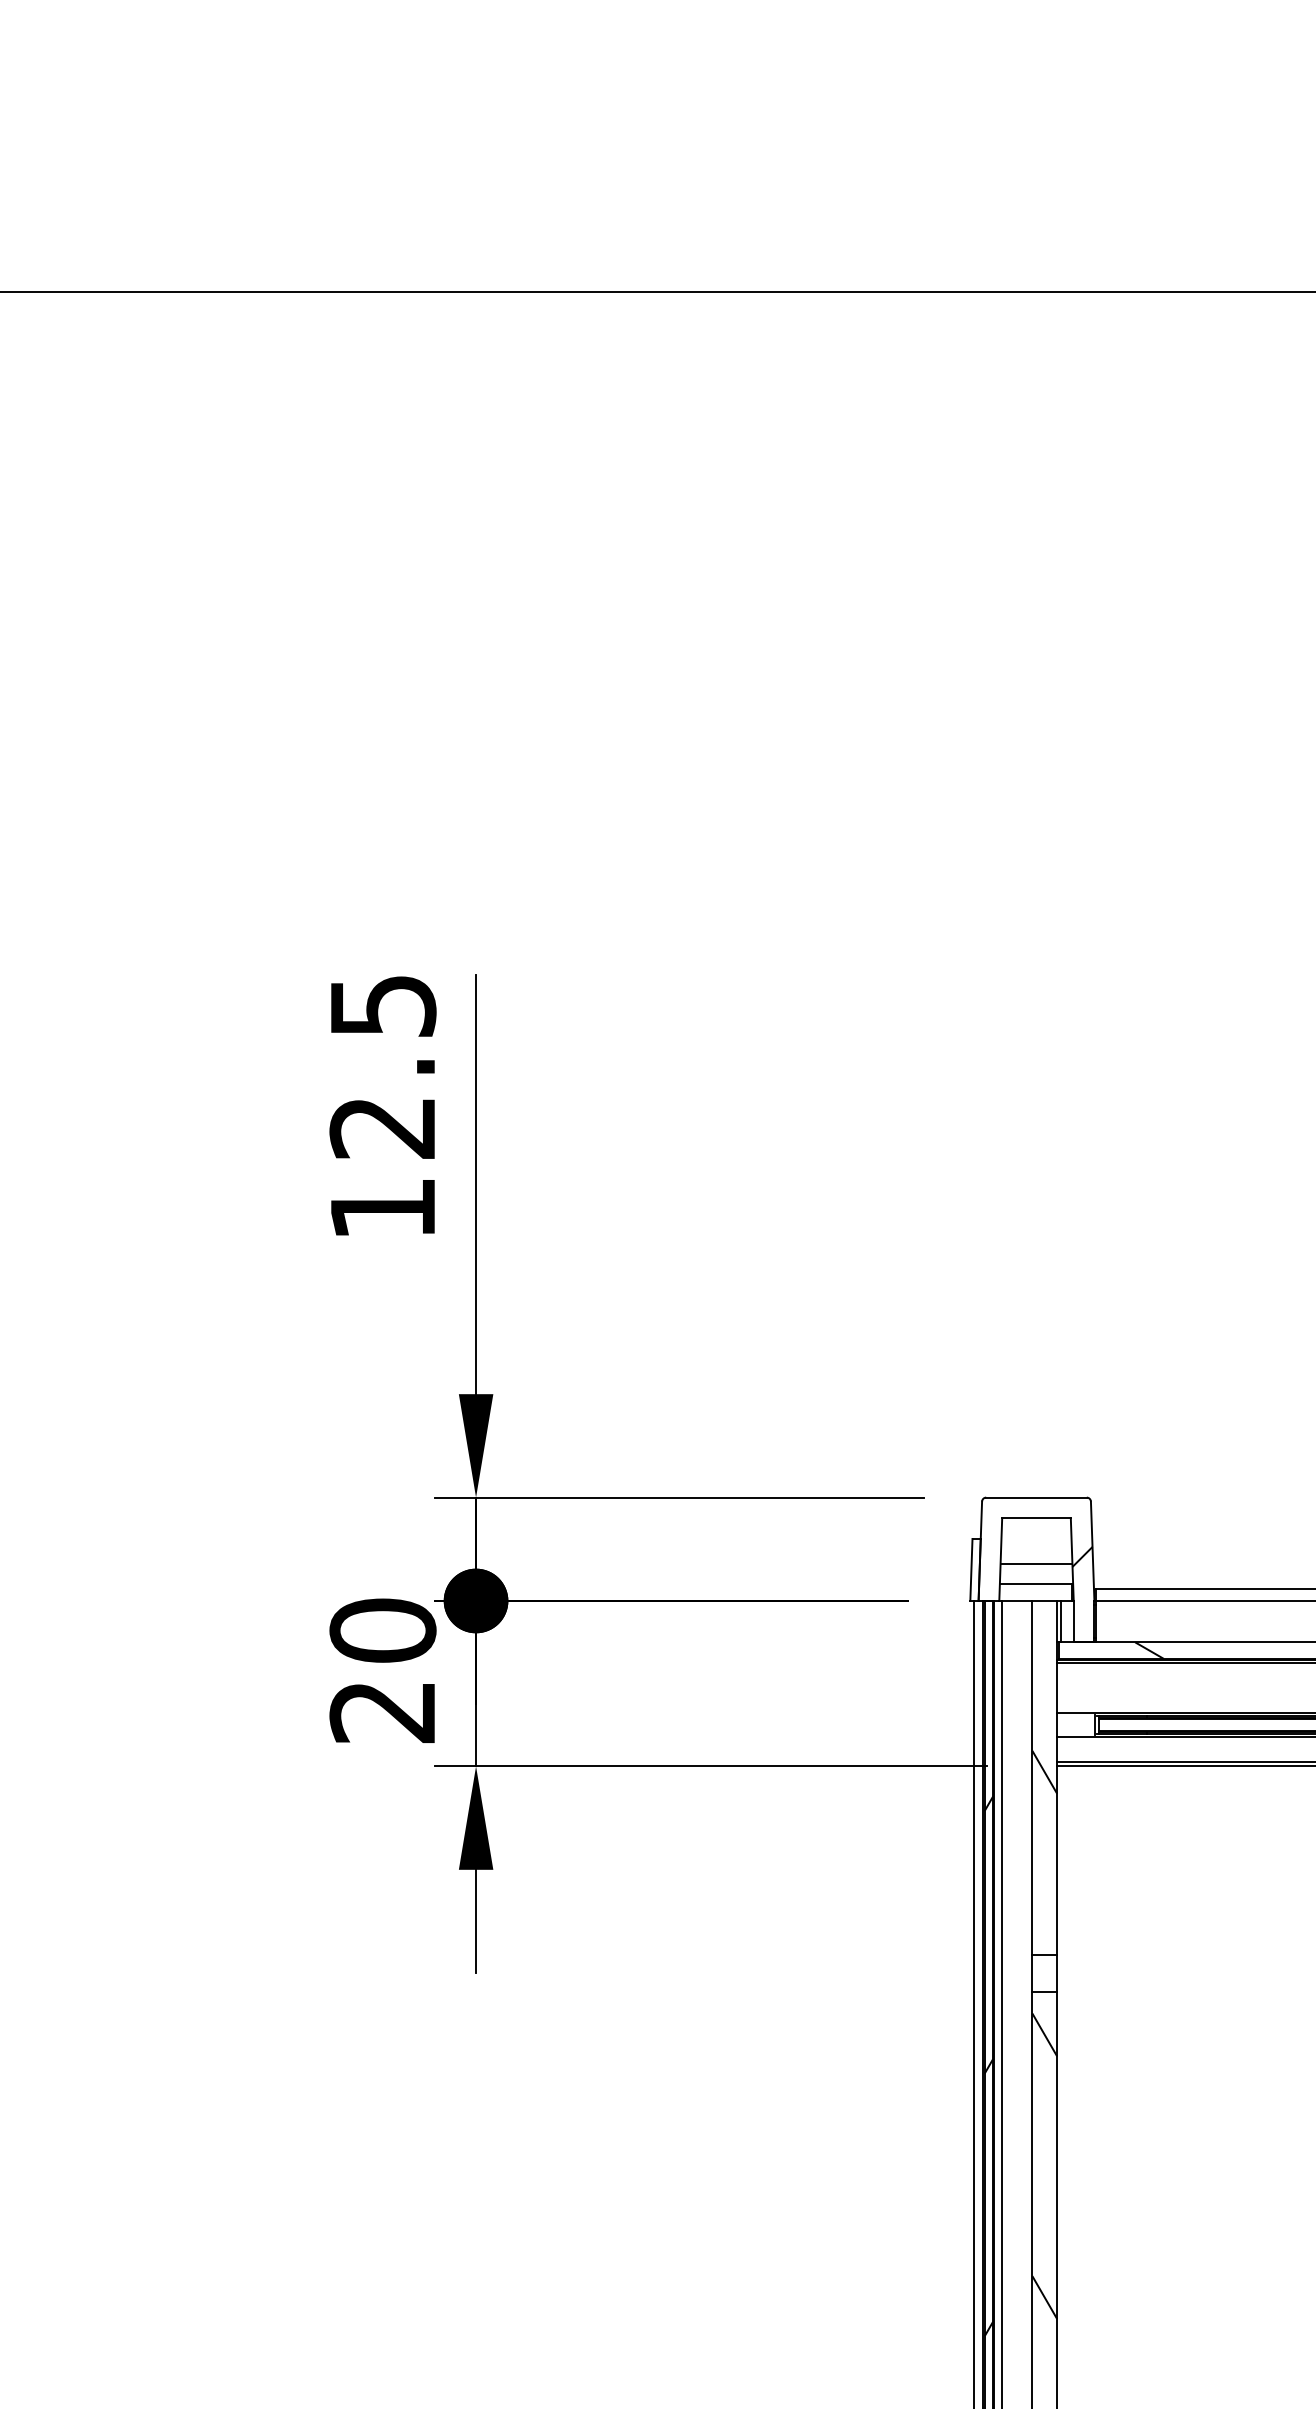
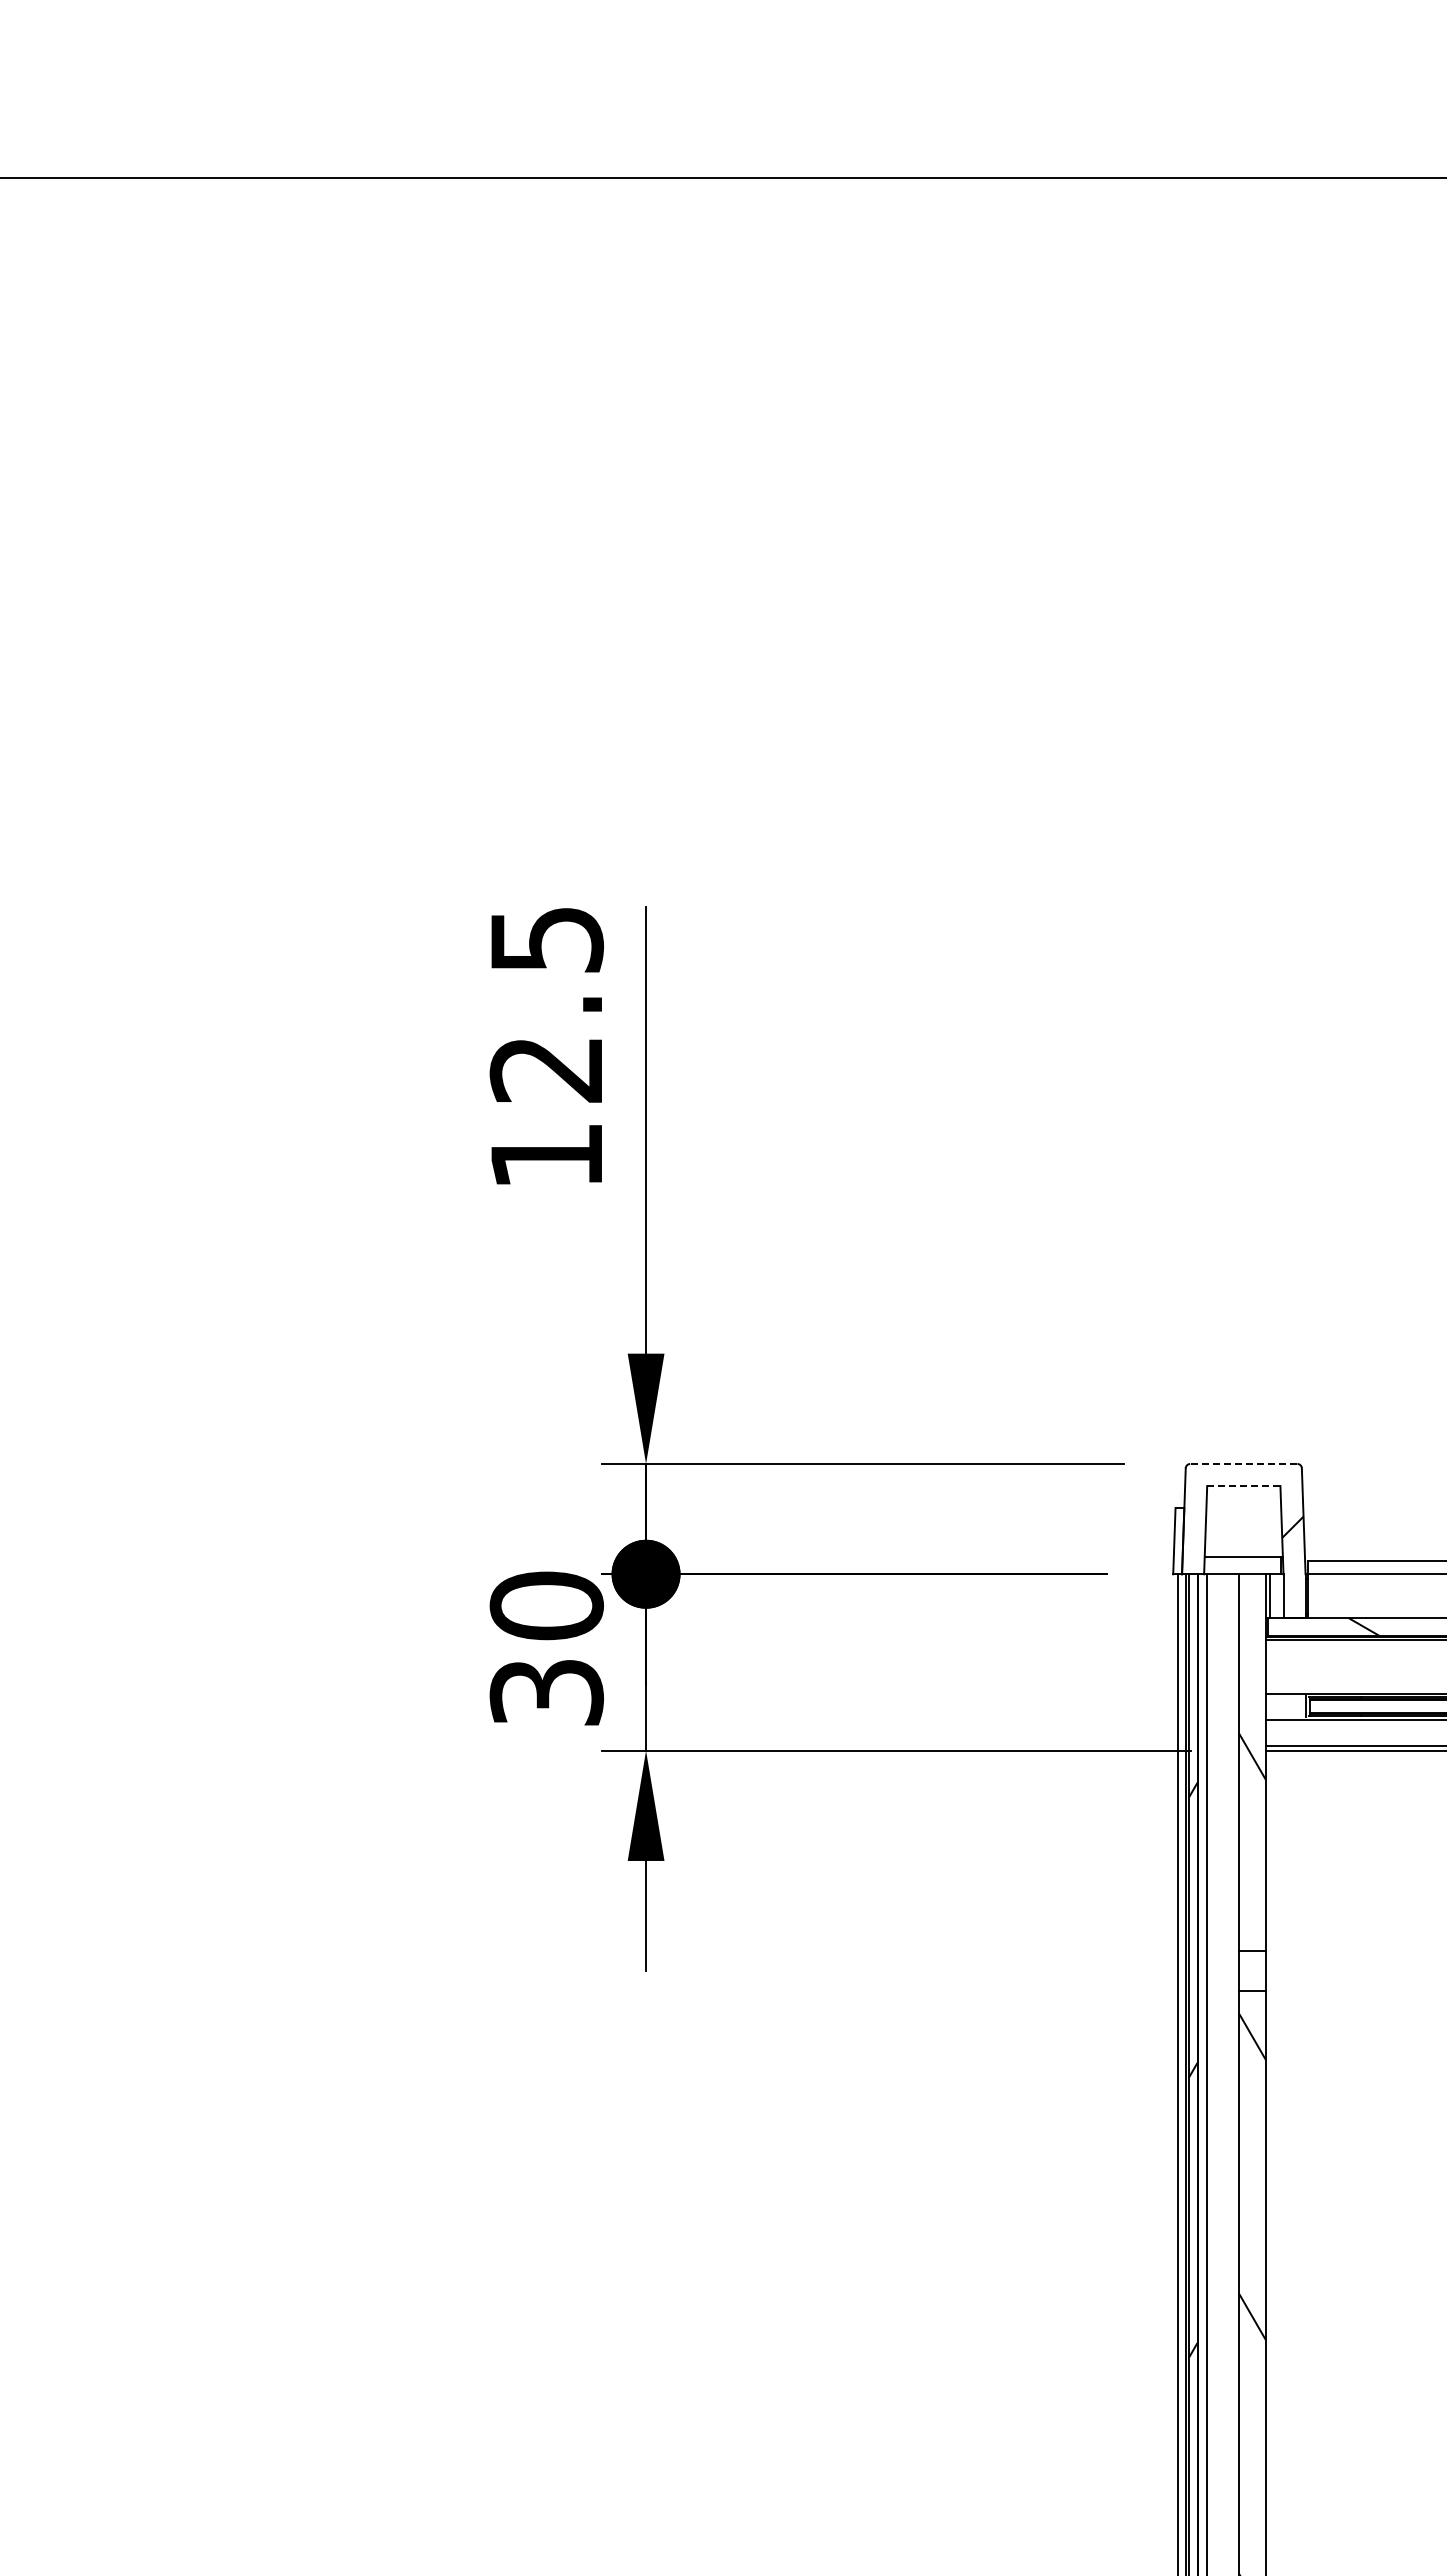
line: (1036, 1497) -> (1243, 1463), solid -> dashed
line: (1036, 1518) -> (1243, 1486), solid -> dashed
line: (1036, 1563) -> (1243, 1534), removed
text: (382, 1711) -> (546, 1692), 20 -> 30

